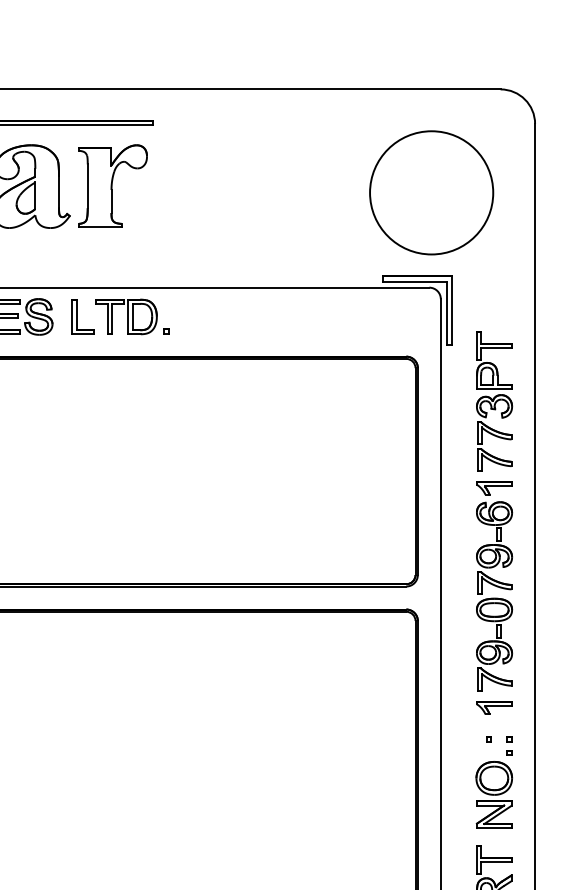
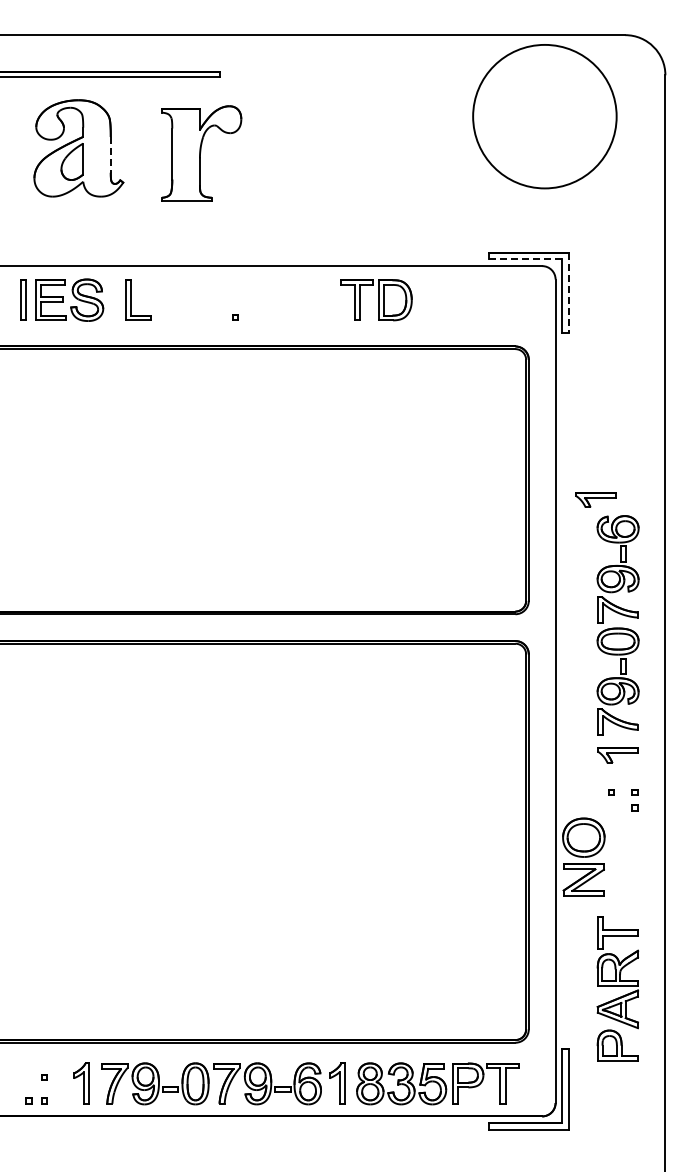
part: (112, 185) -> (201, 153), moved
line: (58, 191) -> (110, 154), solid -> dashed
part: (431, 192) -> (544, 116), moved
line: (414, 282) -> (525, 259), solid -> dashed
line: (452, 311) -> (569, 293), solid -> dashed
part: (126, 317) -> (376, 300), moved
part: (493, 401) -> (617, 398), removed
part: (493, 488) -> (595, 499), moved
part: (493, 794) -> (583, 856), moved

